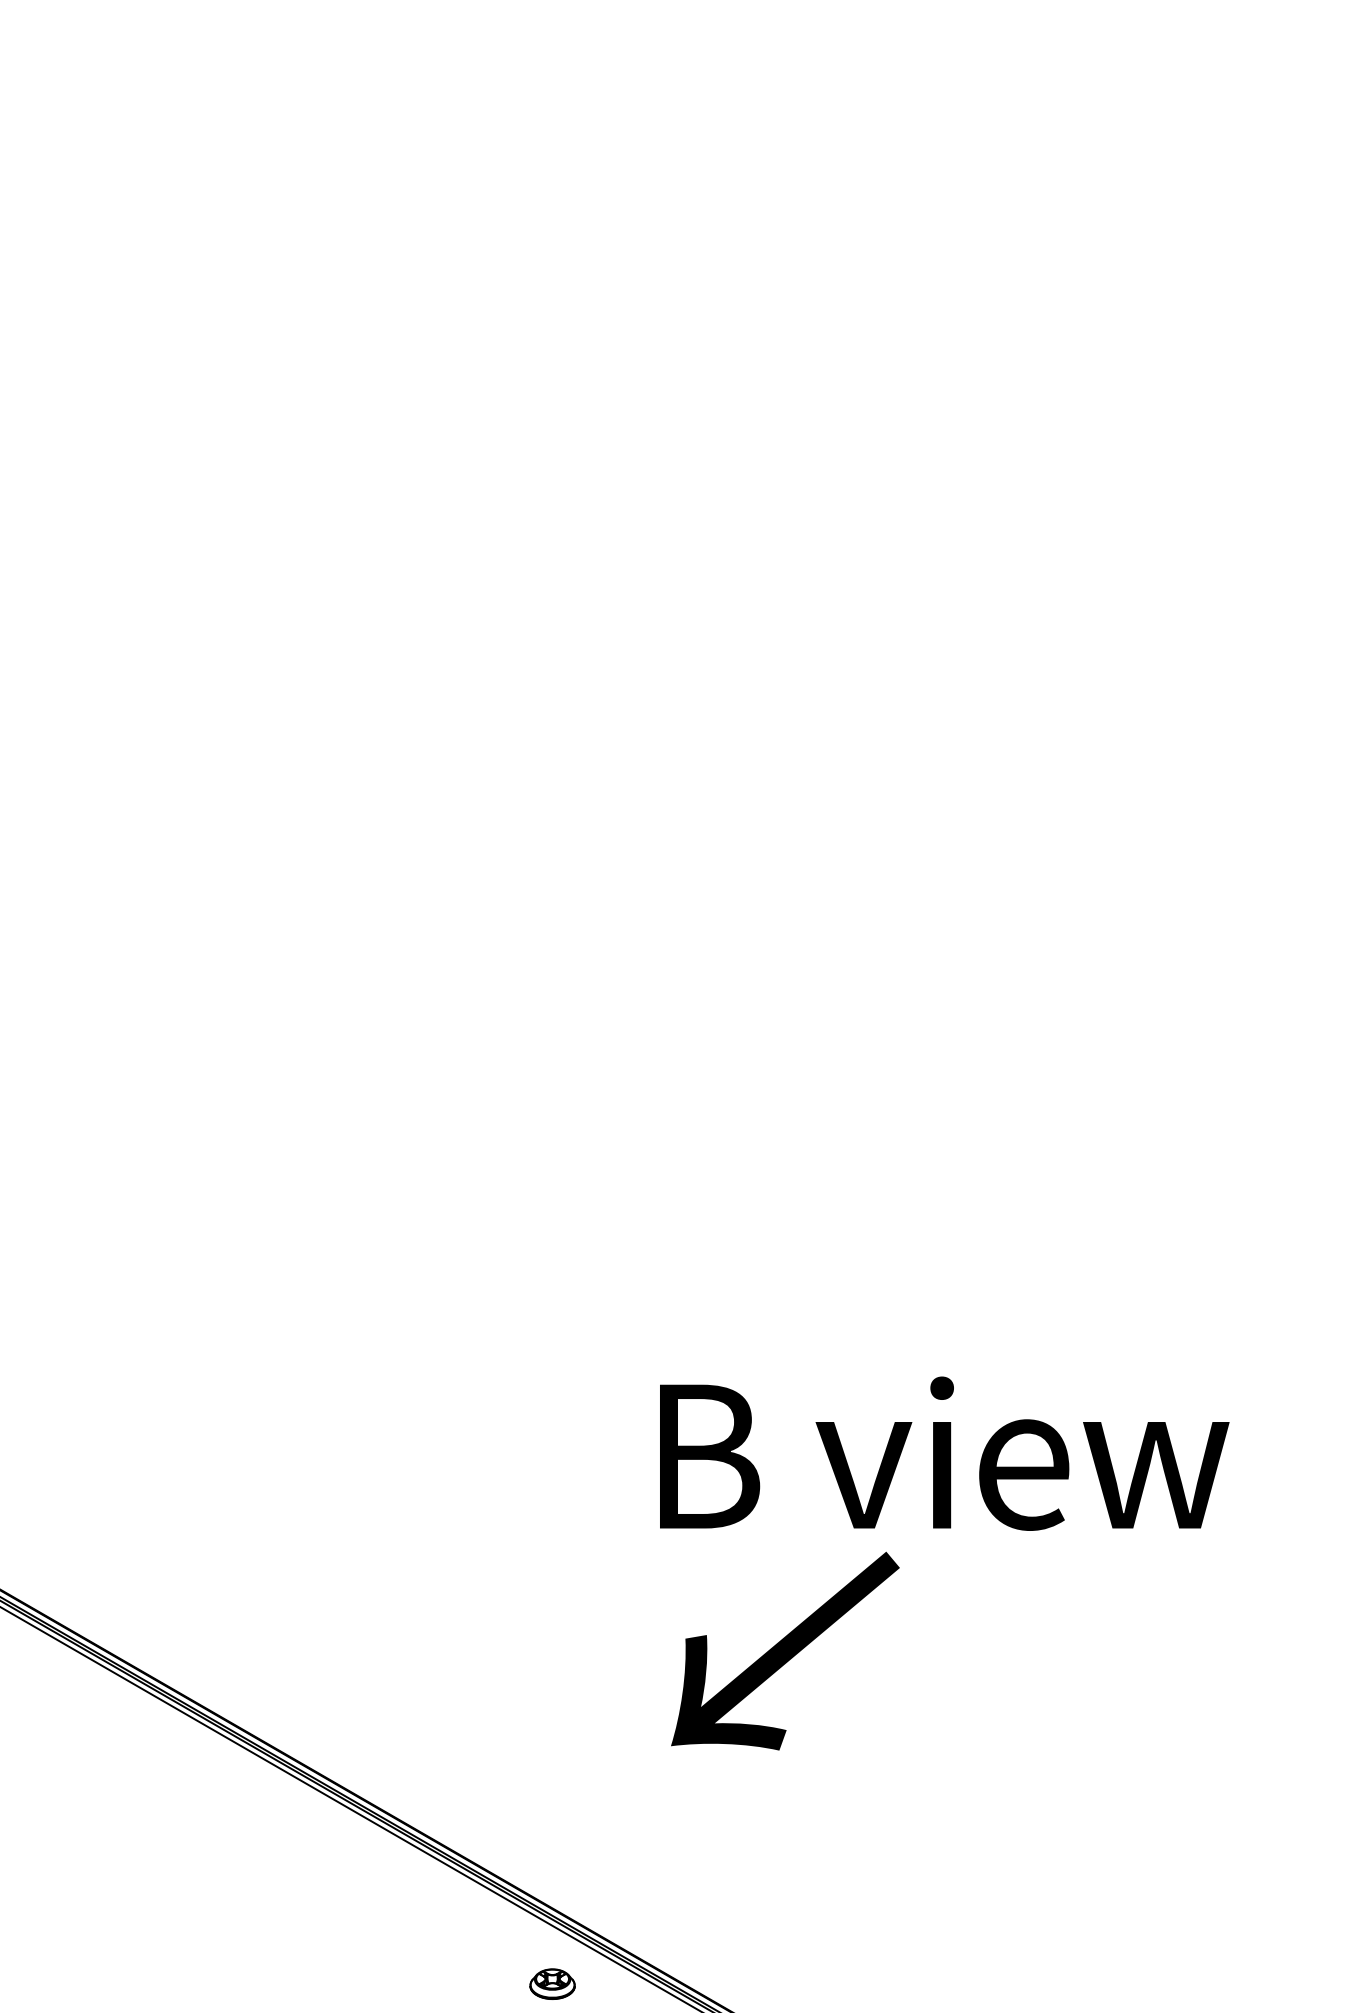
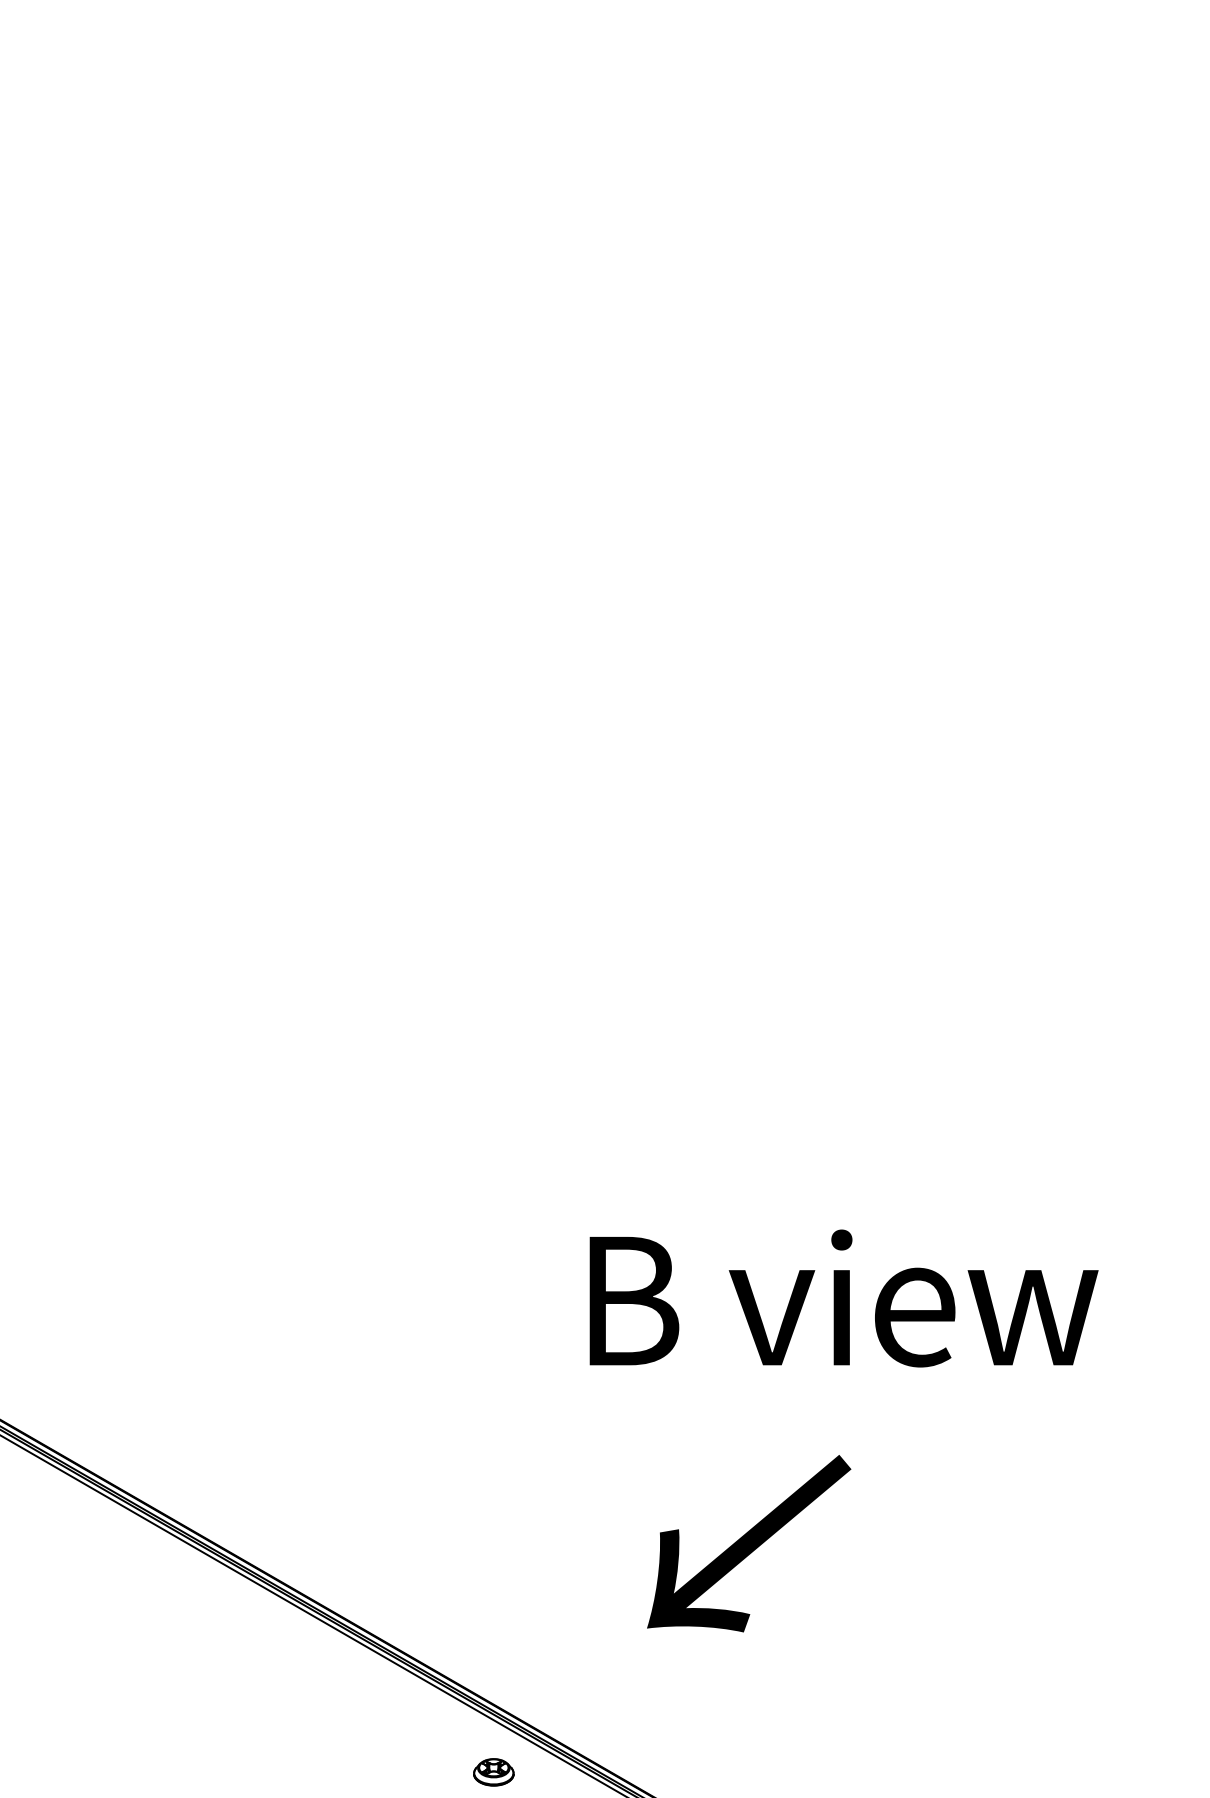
text: (785, 1650) -> (749, 1543), moved

